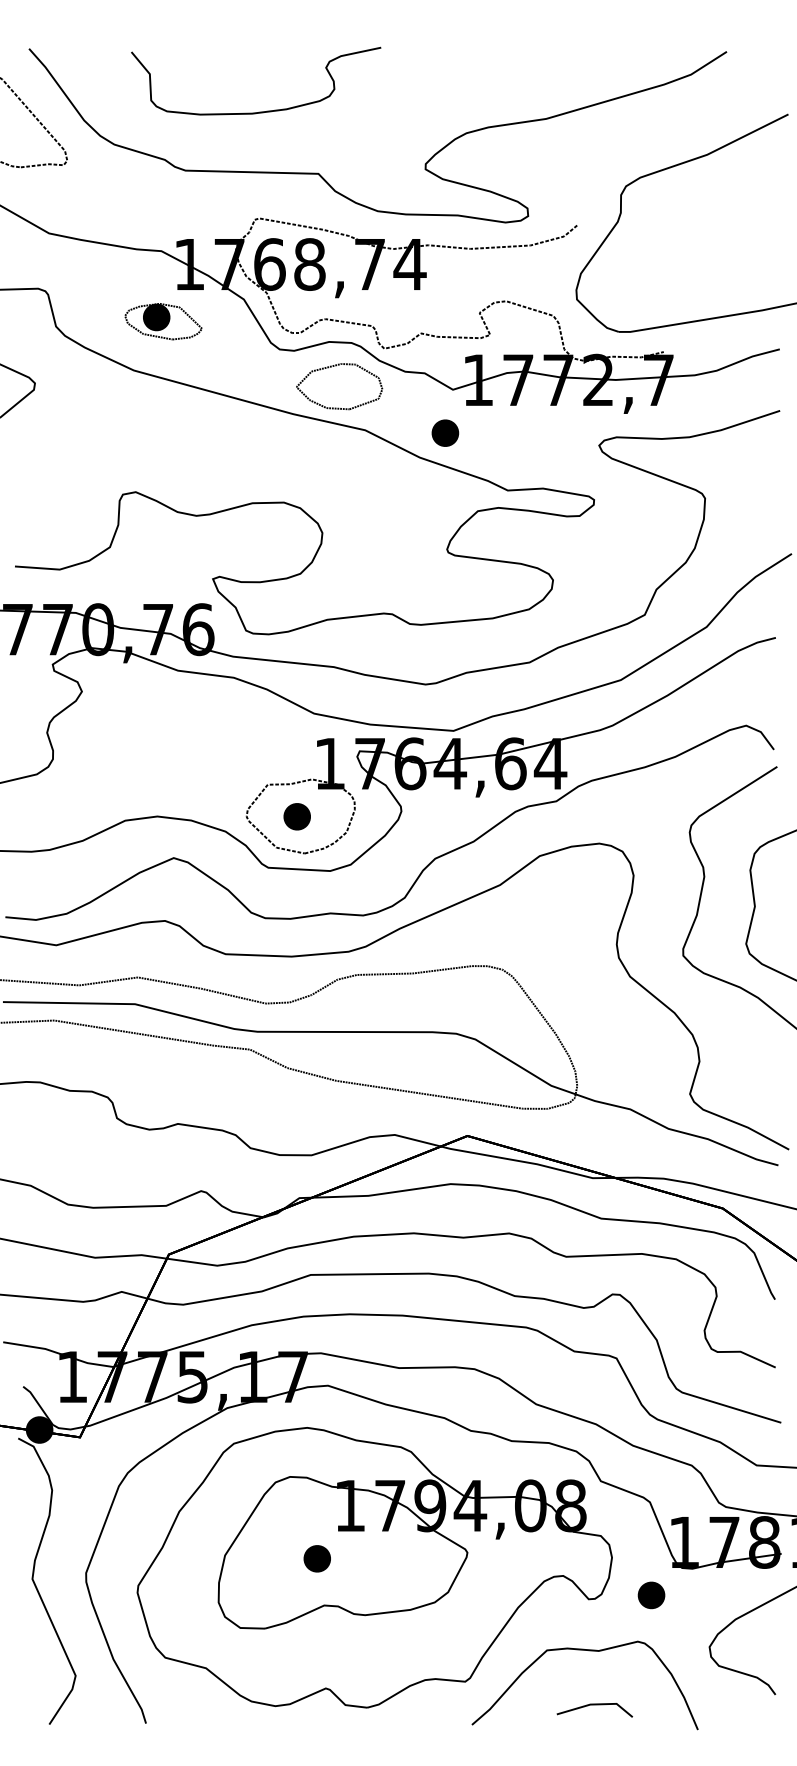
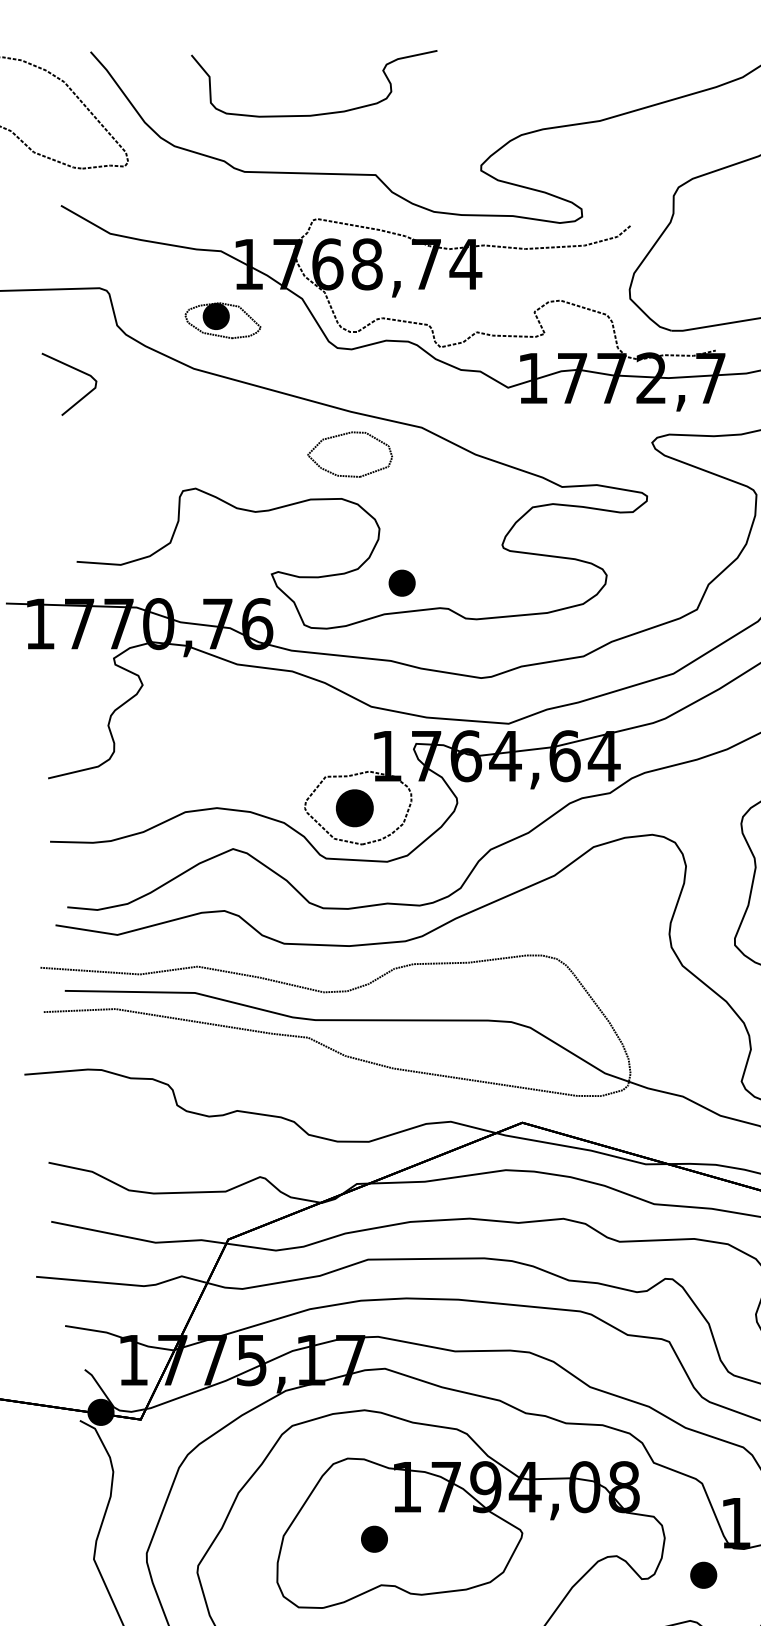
part: (336, 366) -> (347, 434), moved
part: (445, 432) -> (402, 582), moved
part: (296, 816) -> (353, 808), size x1.4

